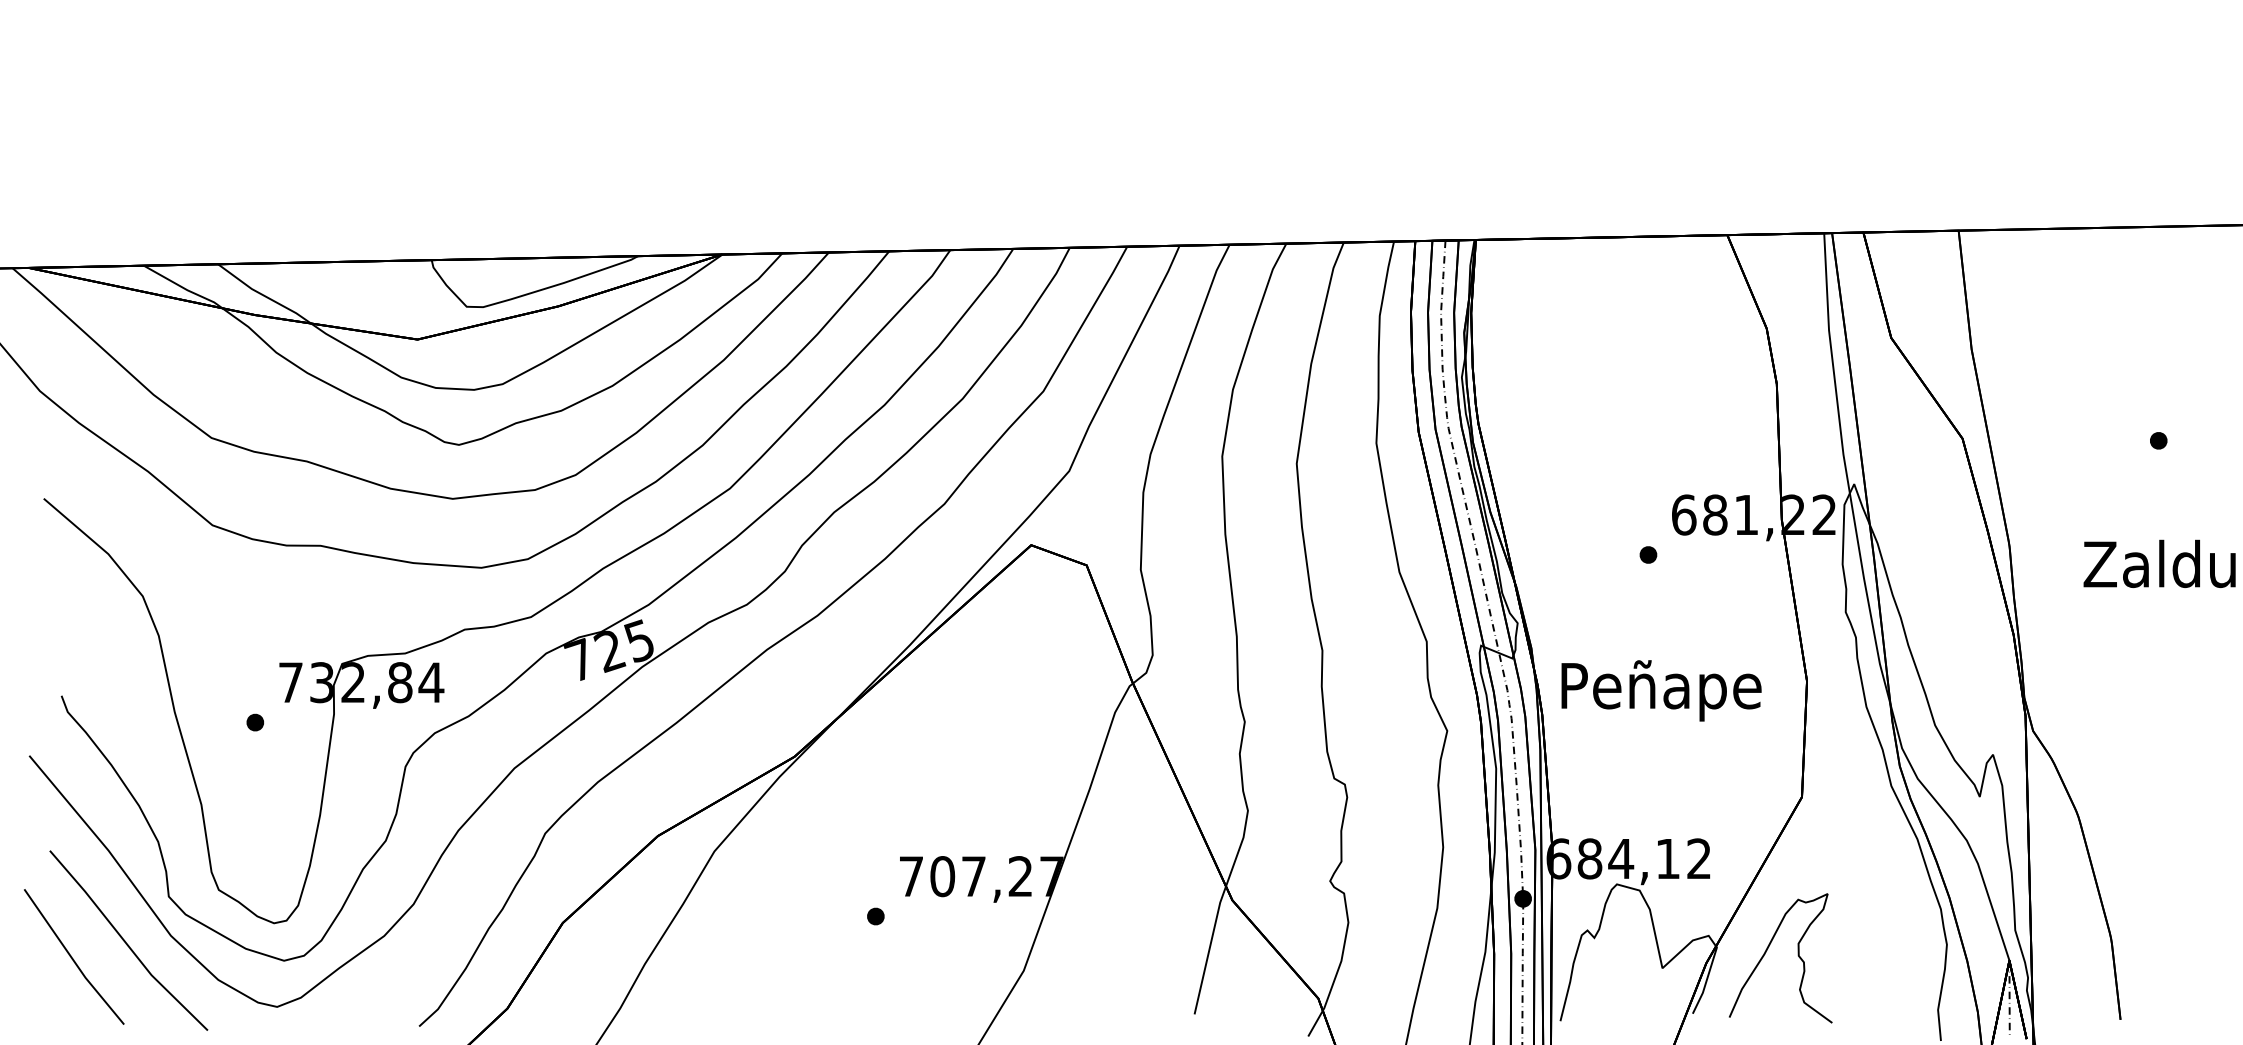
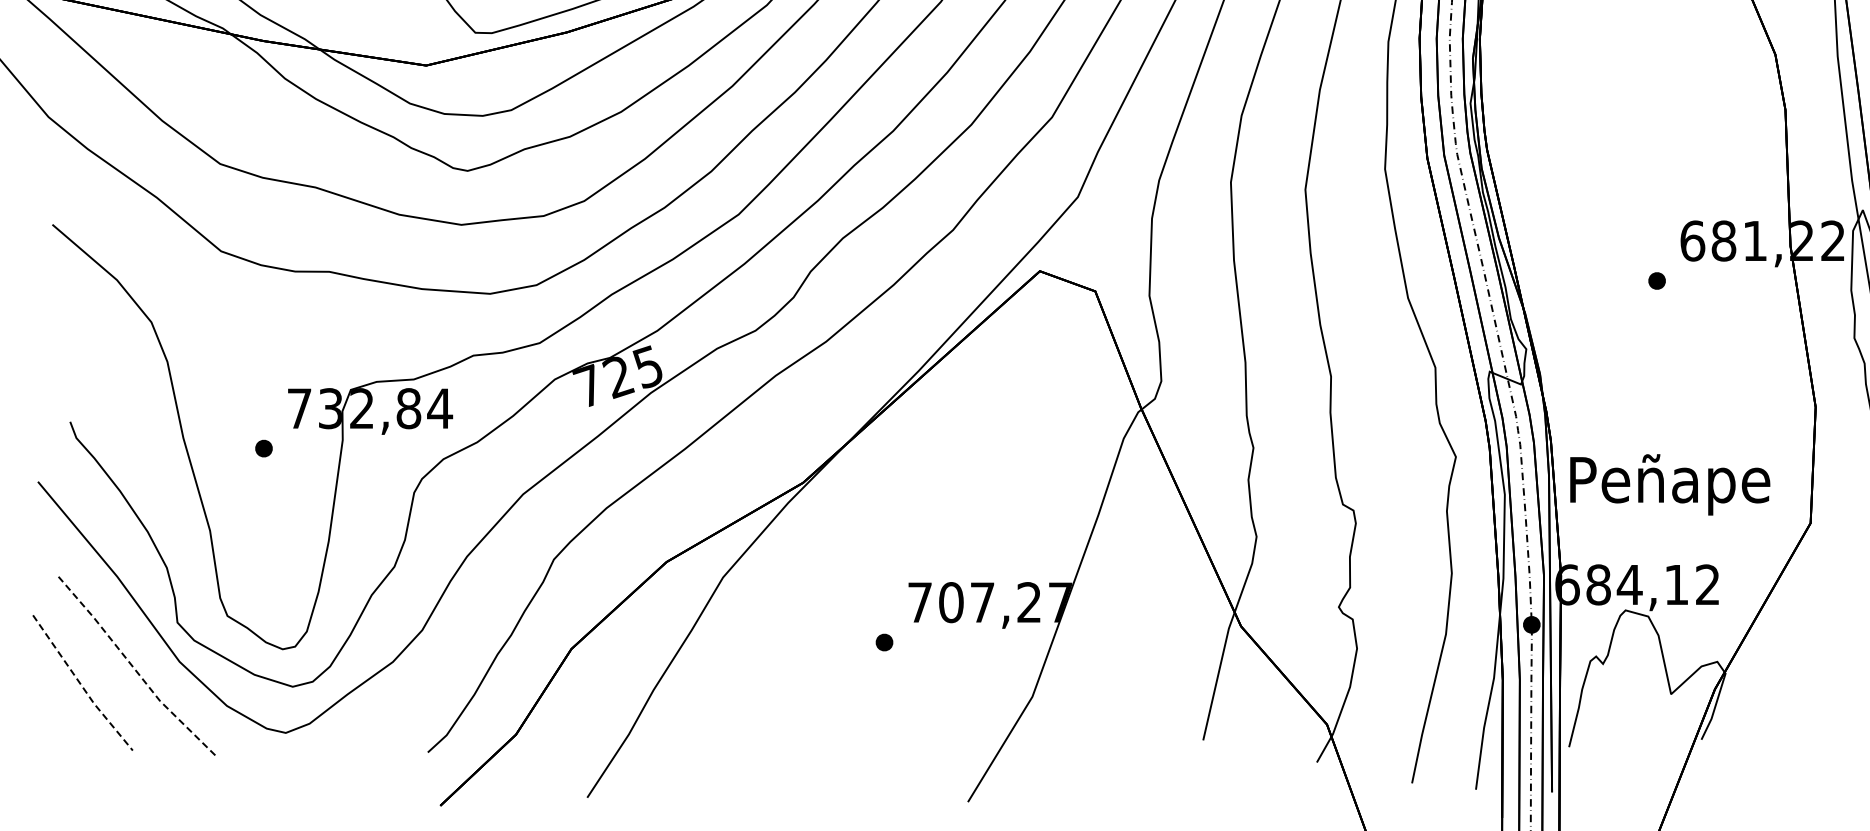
text: (1661, 690) -> (1670, 484), moved
line: (126, 943) -> (135, 669), solid -> dashed
curve: (1766, 952) -> (1775, 678), removed
line: (72, 958) -> (81, 684), solid -> dashed

